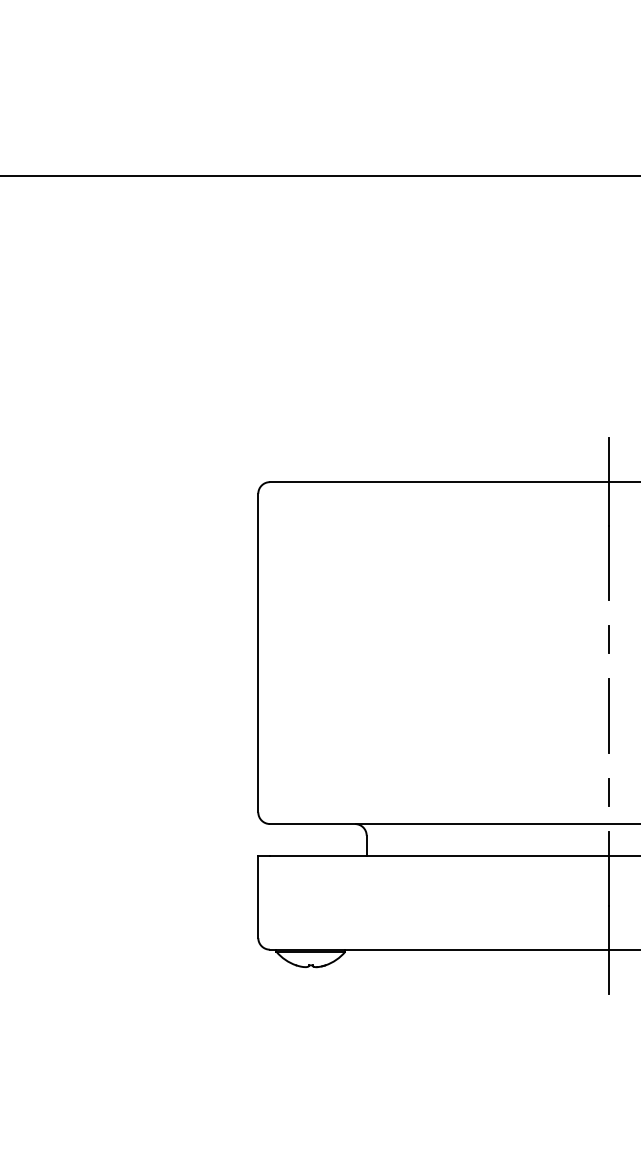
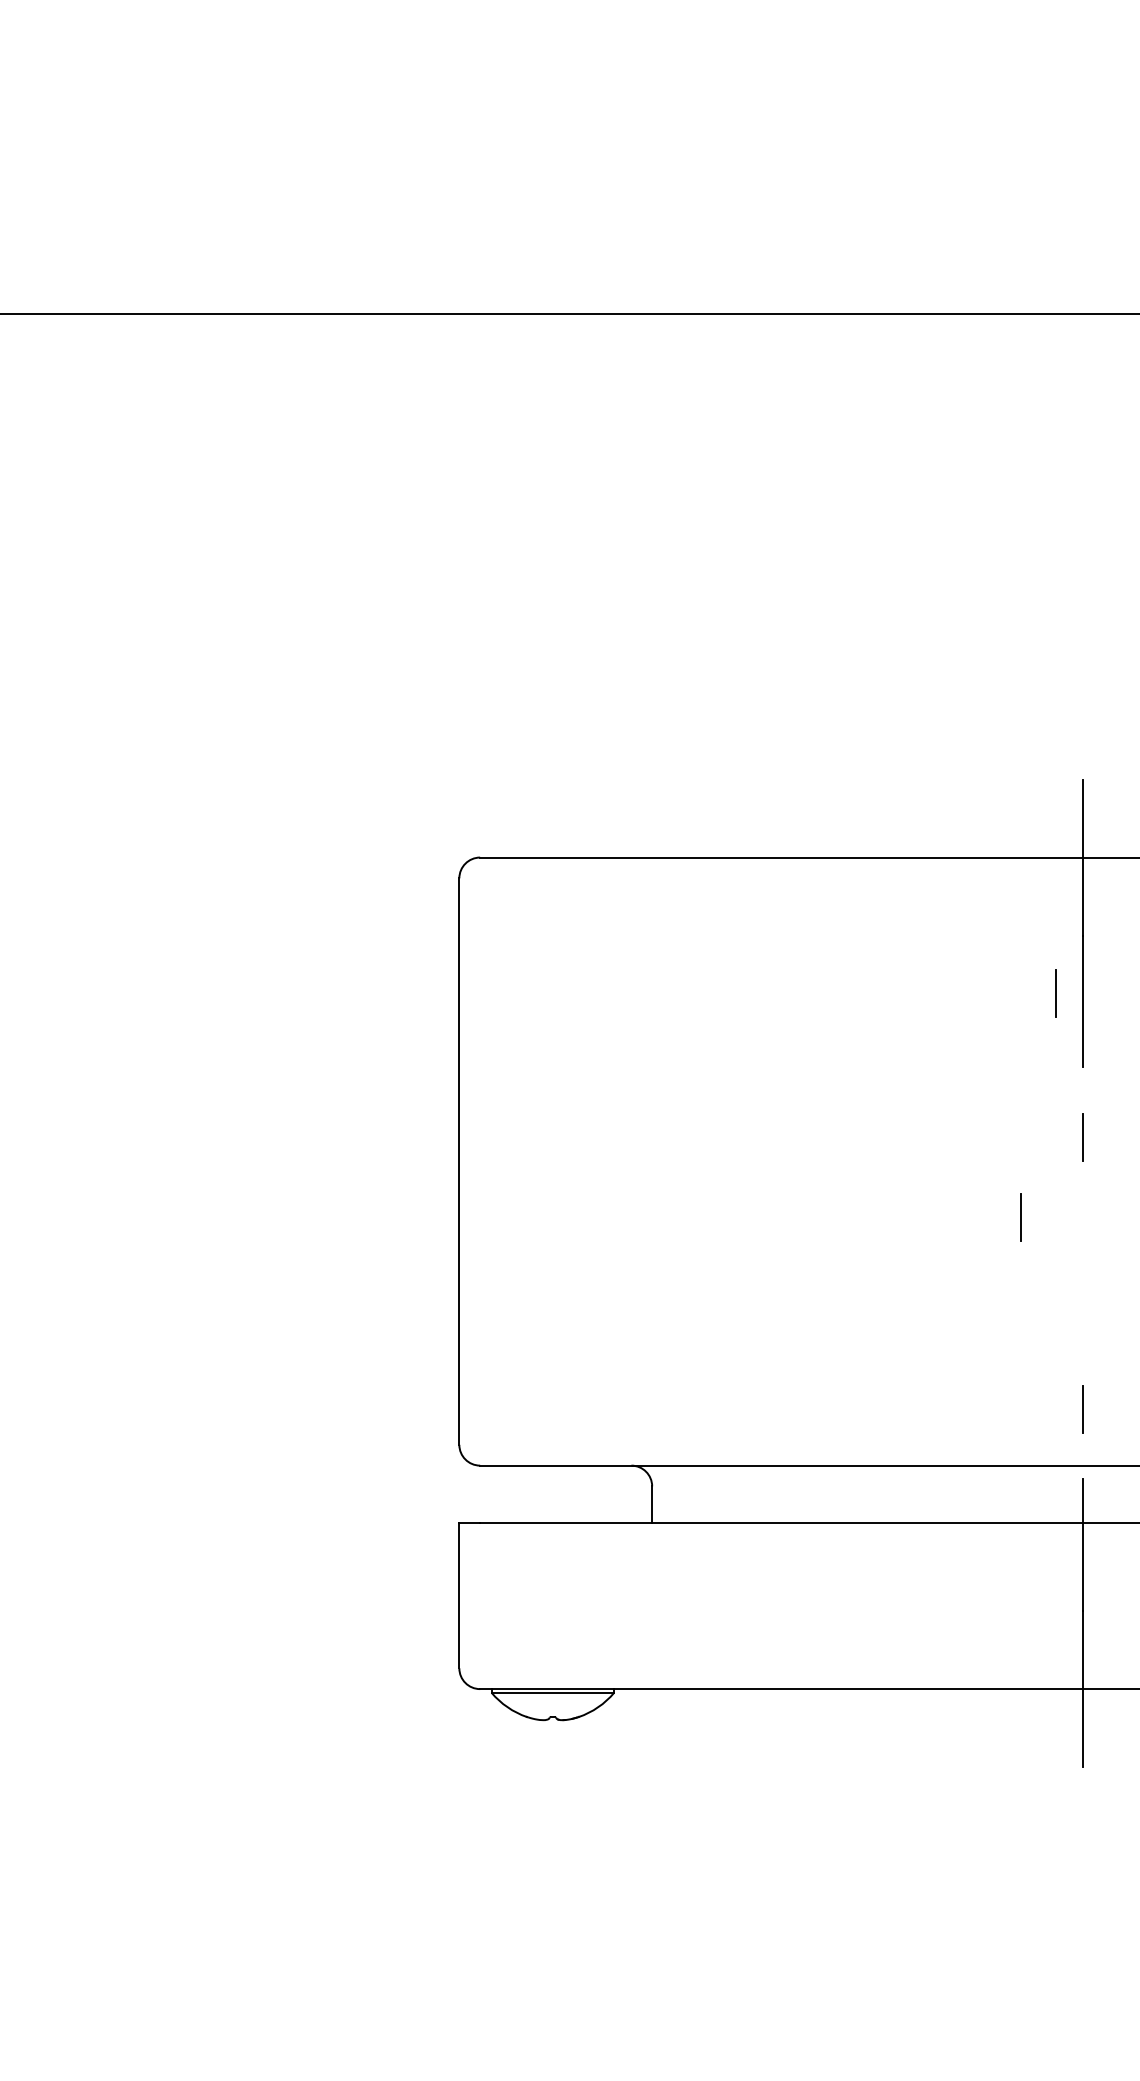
line: (593, 558) -> (1055, 993), added
line: (573, 684) -> (1019, 1217), added
line: (608, 715) -> (1082, 1272), removed

